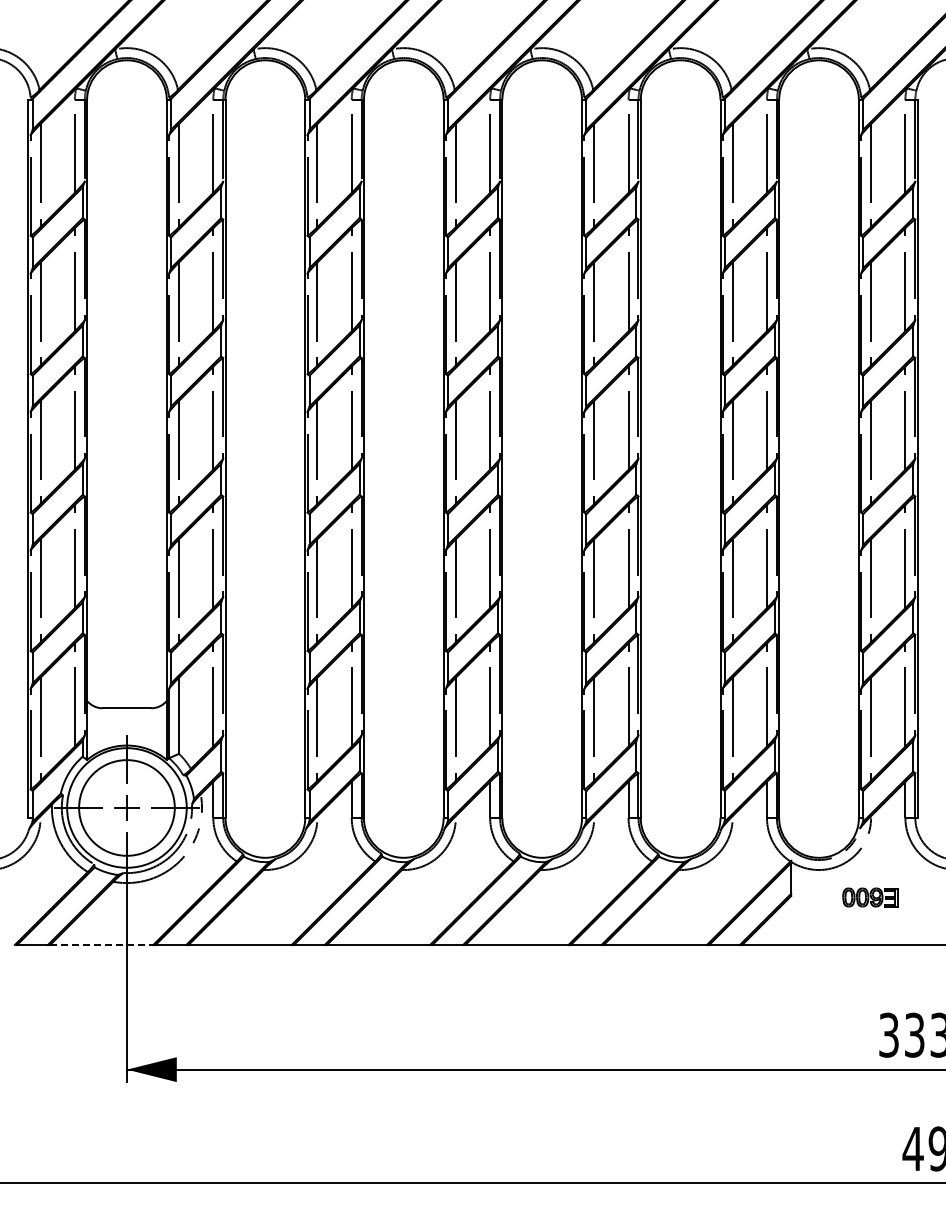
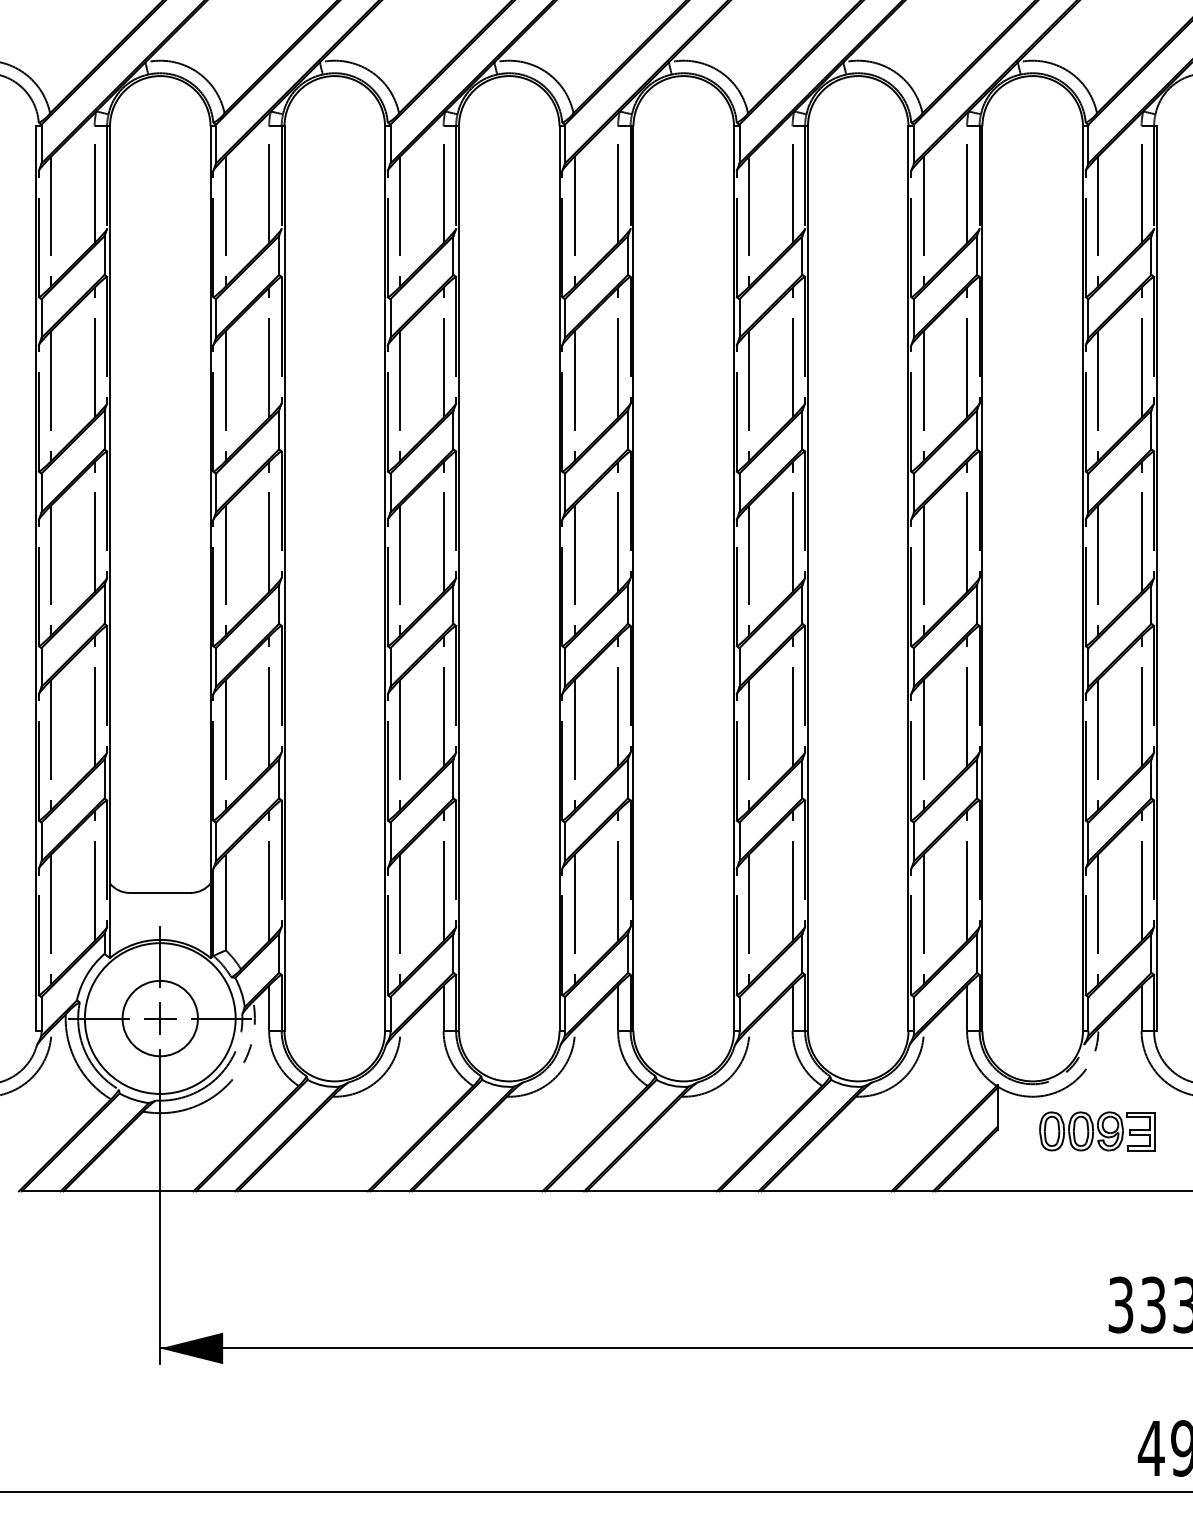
circle: (126, 807) -> (159, 1017), size x0.62
part: (870, 897) -> (1097, 1131), size x1.67
line: (101, 945) -> (128, 1191), dashed -> solid

